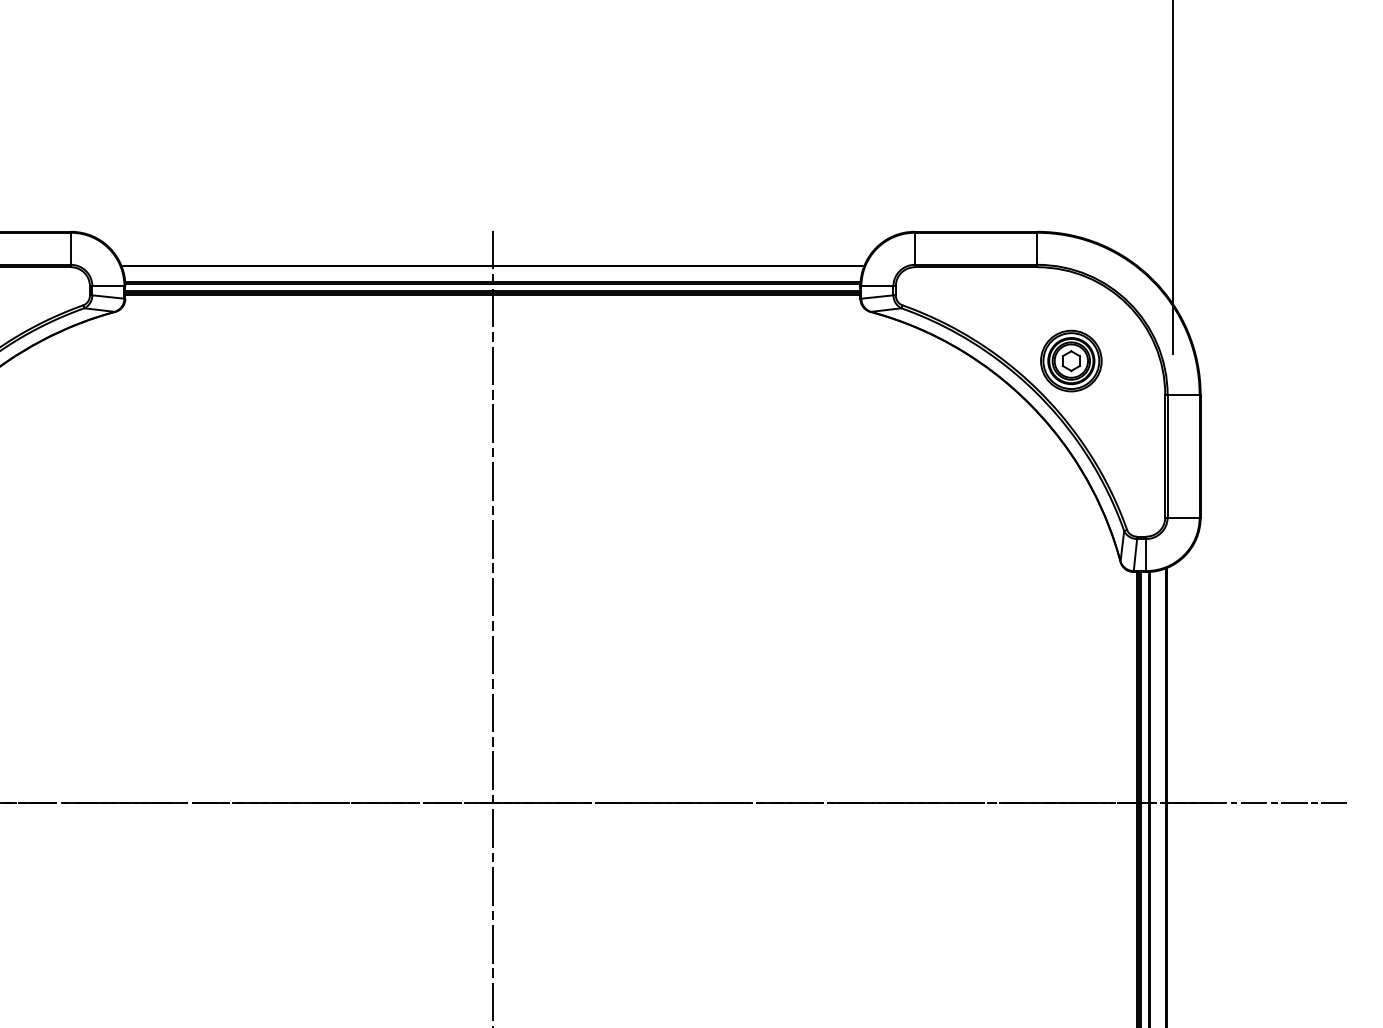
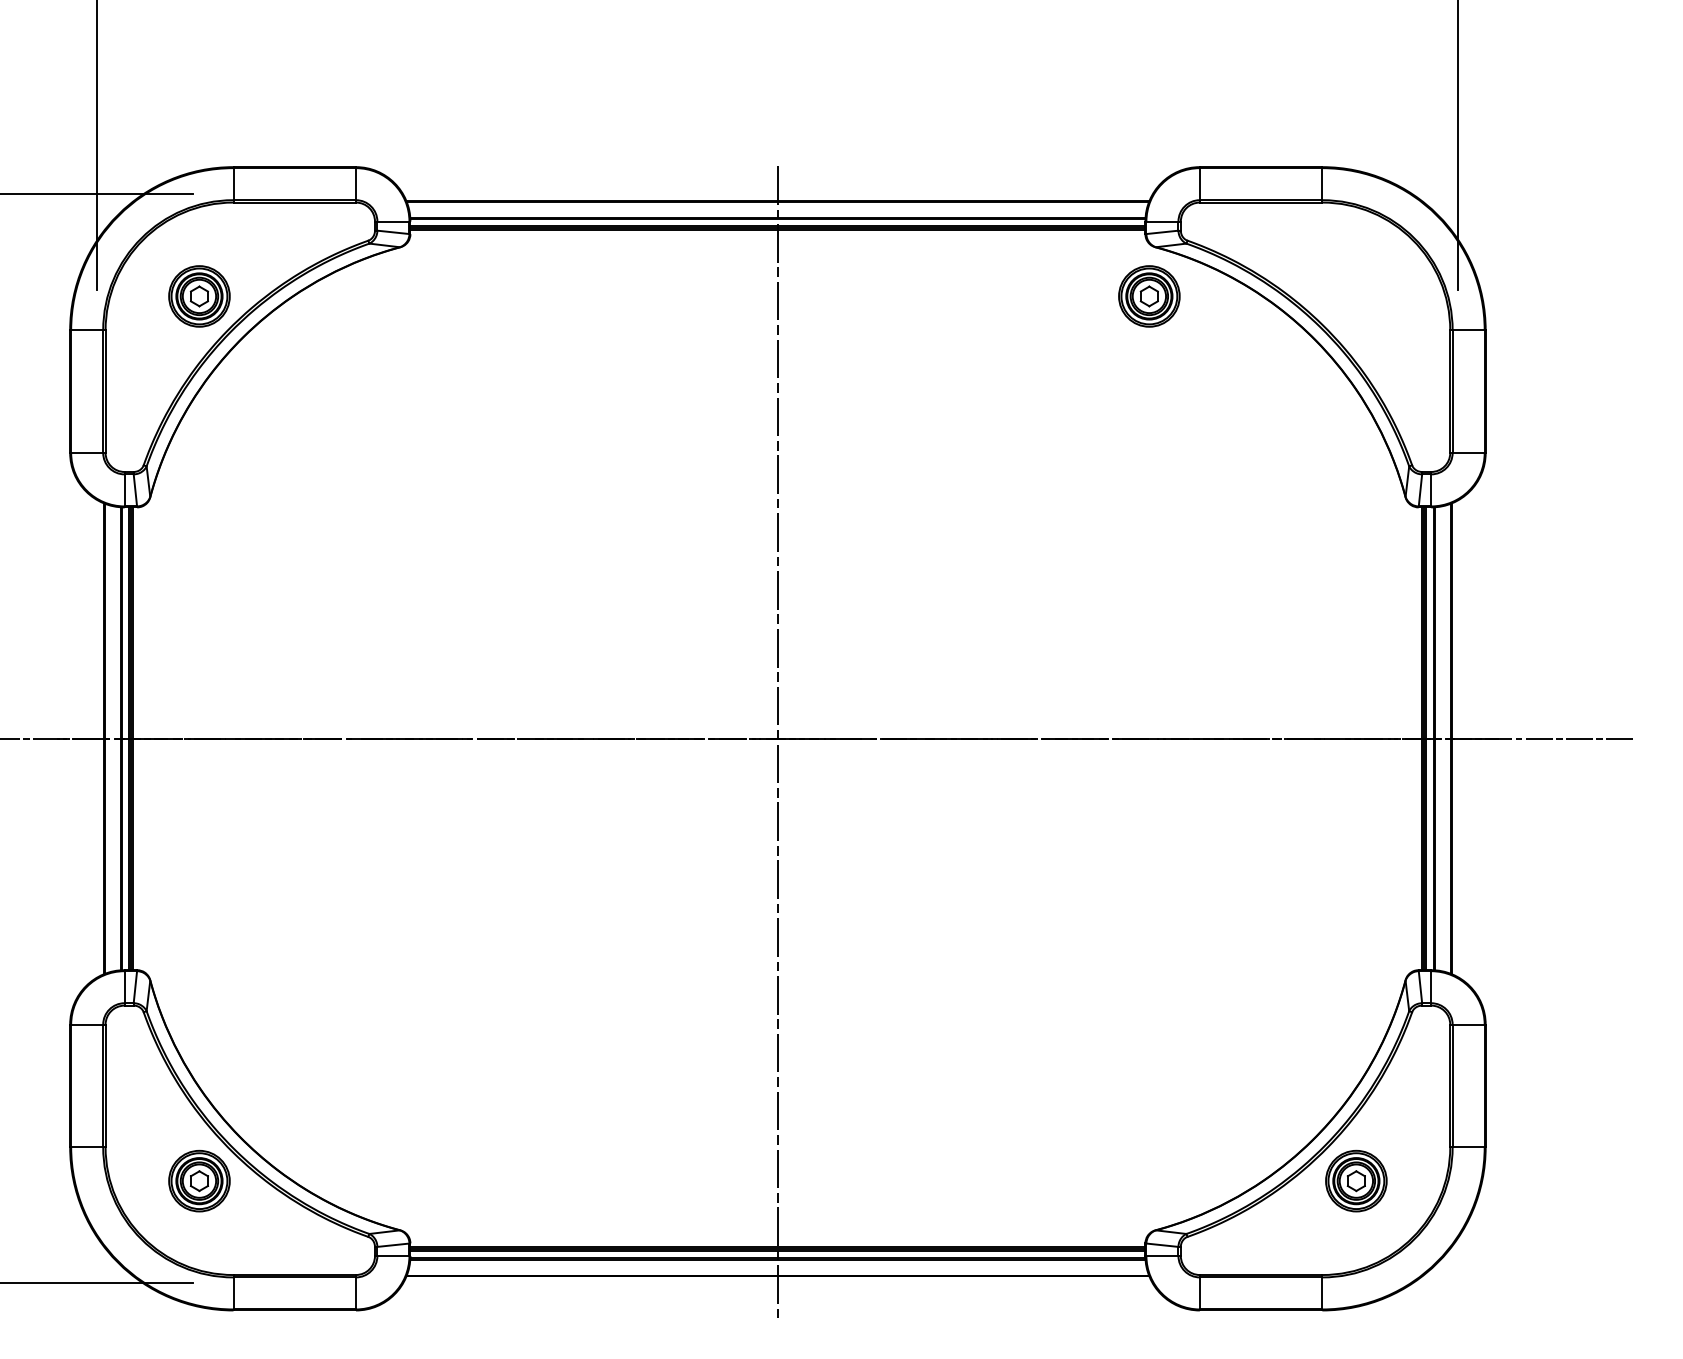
part: (1071, 361) -> (1149, 296), moved

